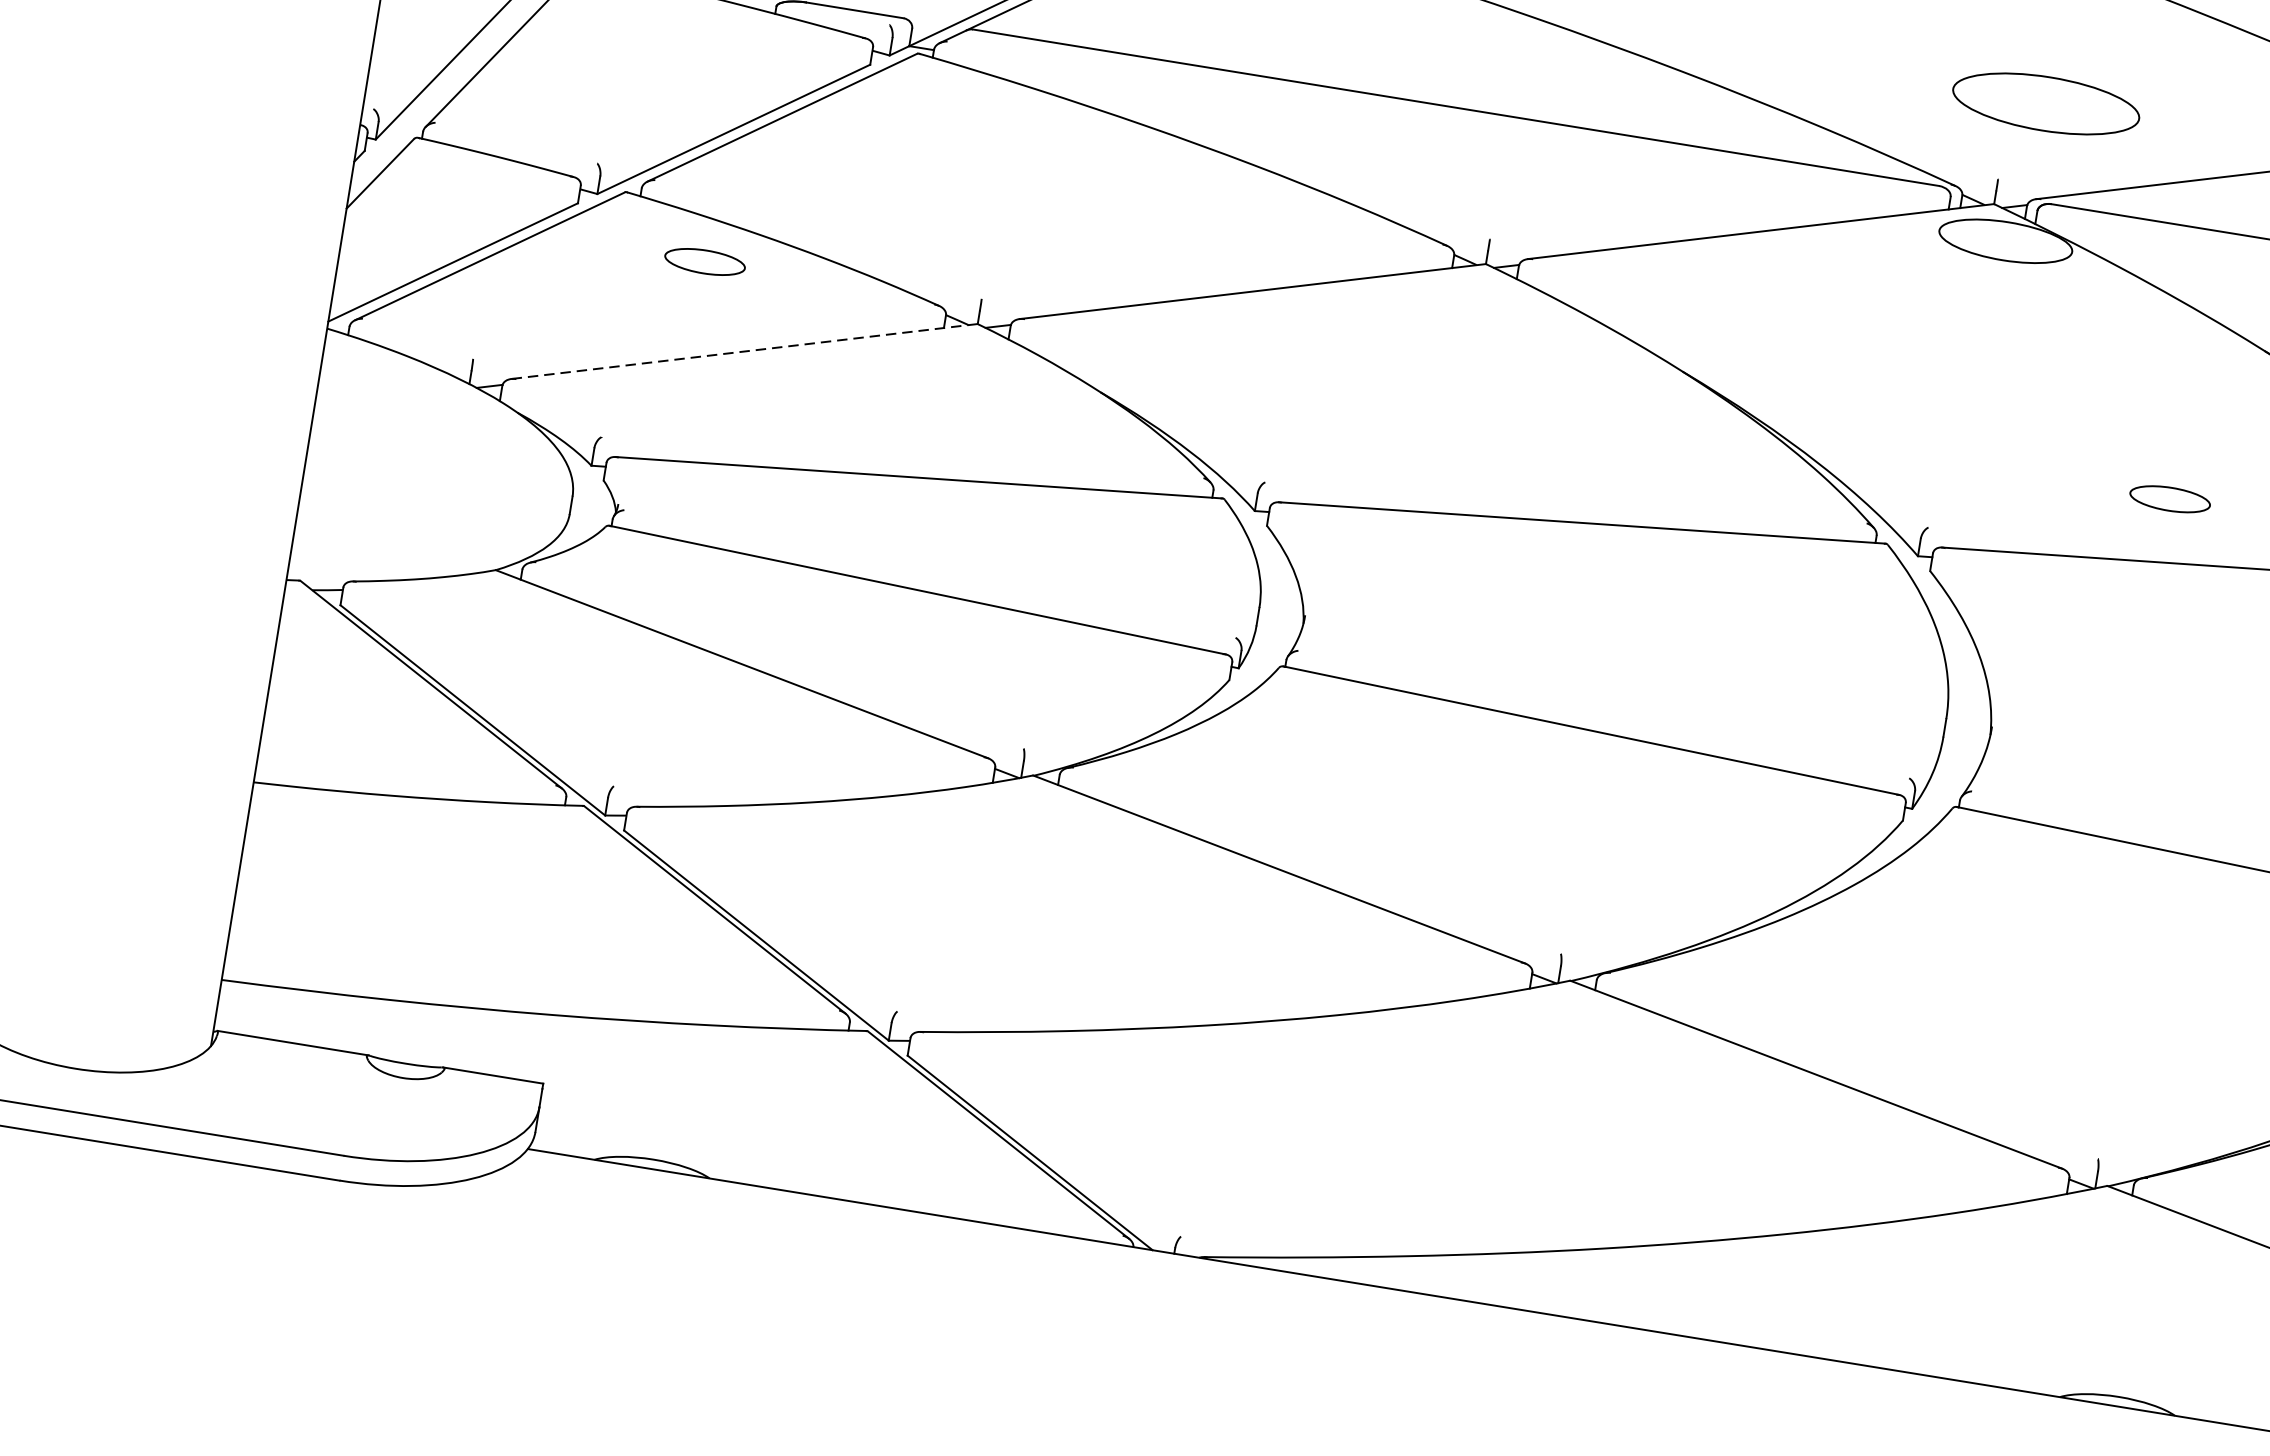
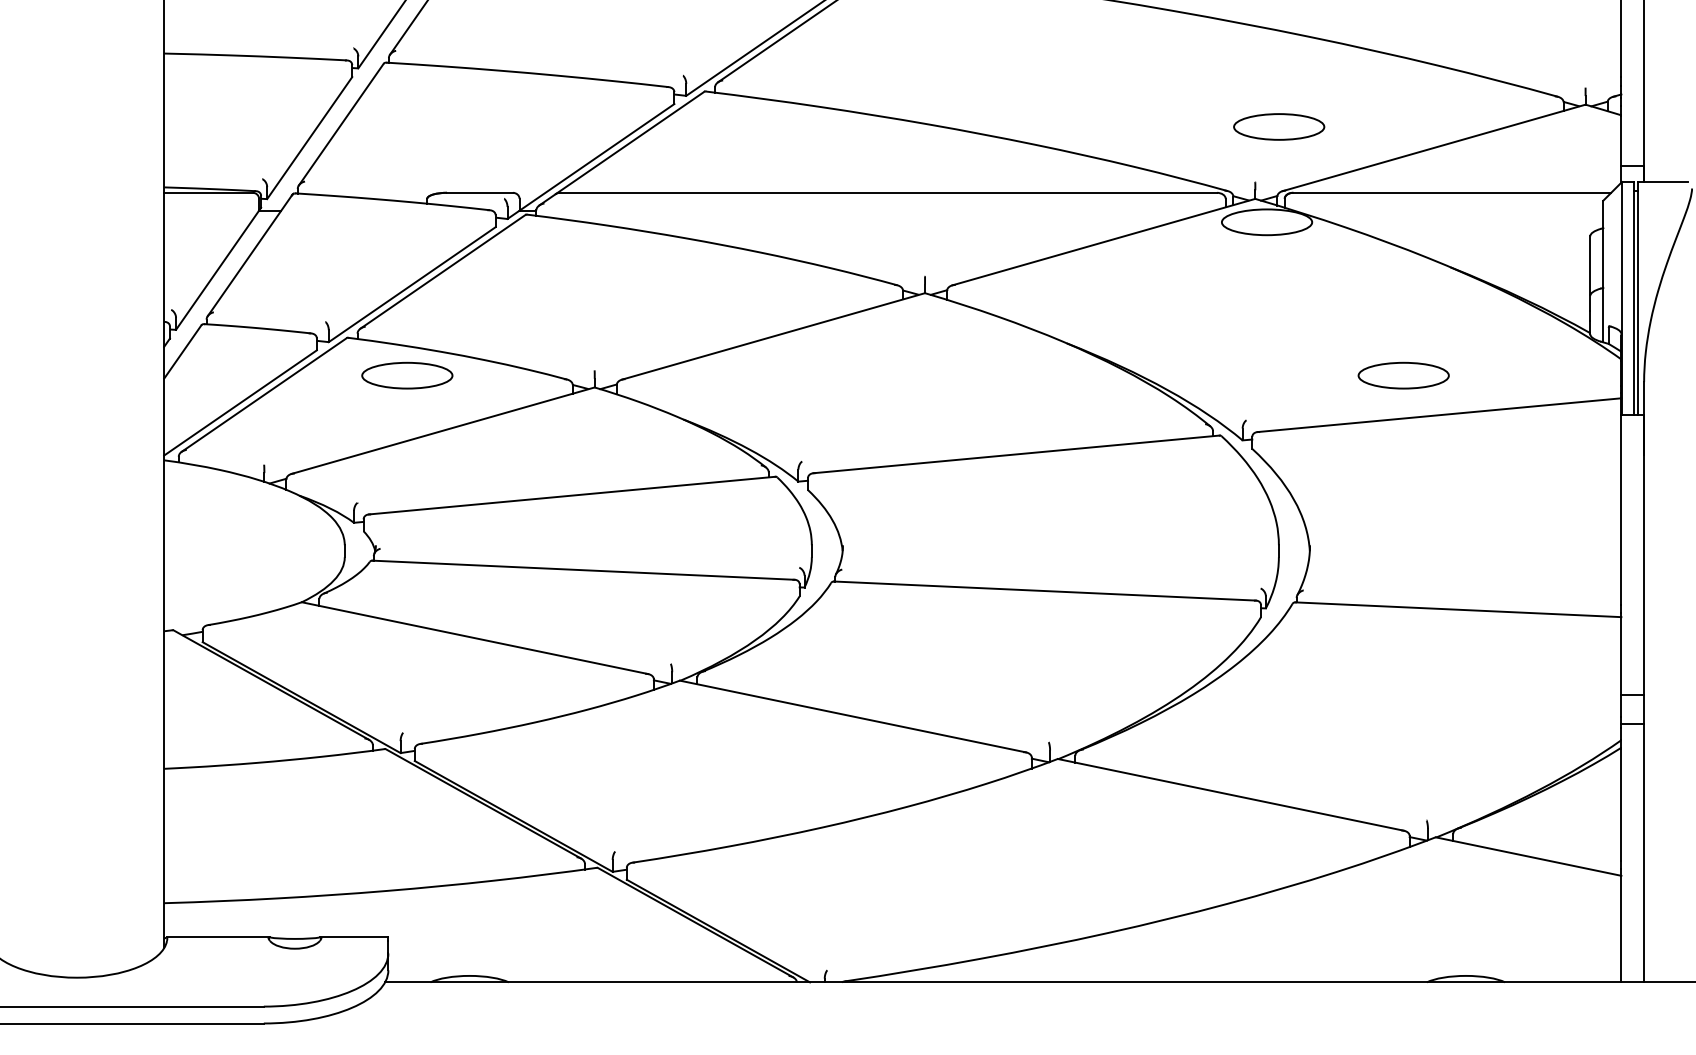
part: (2046, 103) -> (1279, 126), size x0.71
part: (705, 261) -> (407, 375), size x1.67
line: (745, 351) -> (443, 430), dashed -> solid
part: (2169, 499) -> (1403, 375), size x1.67

